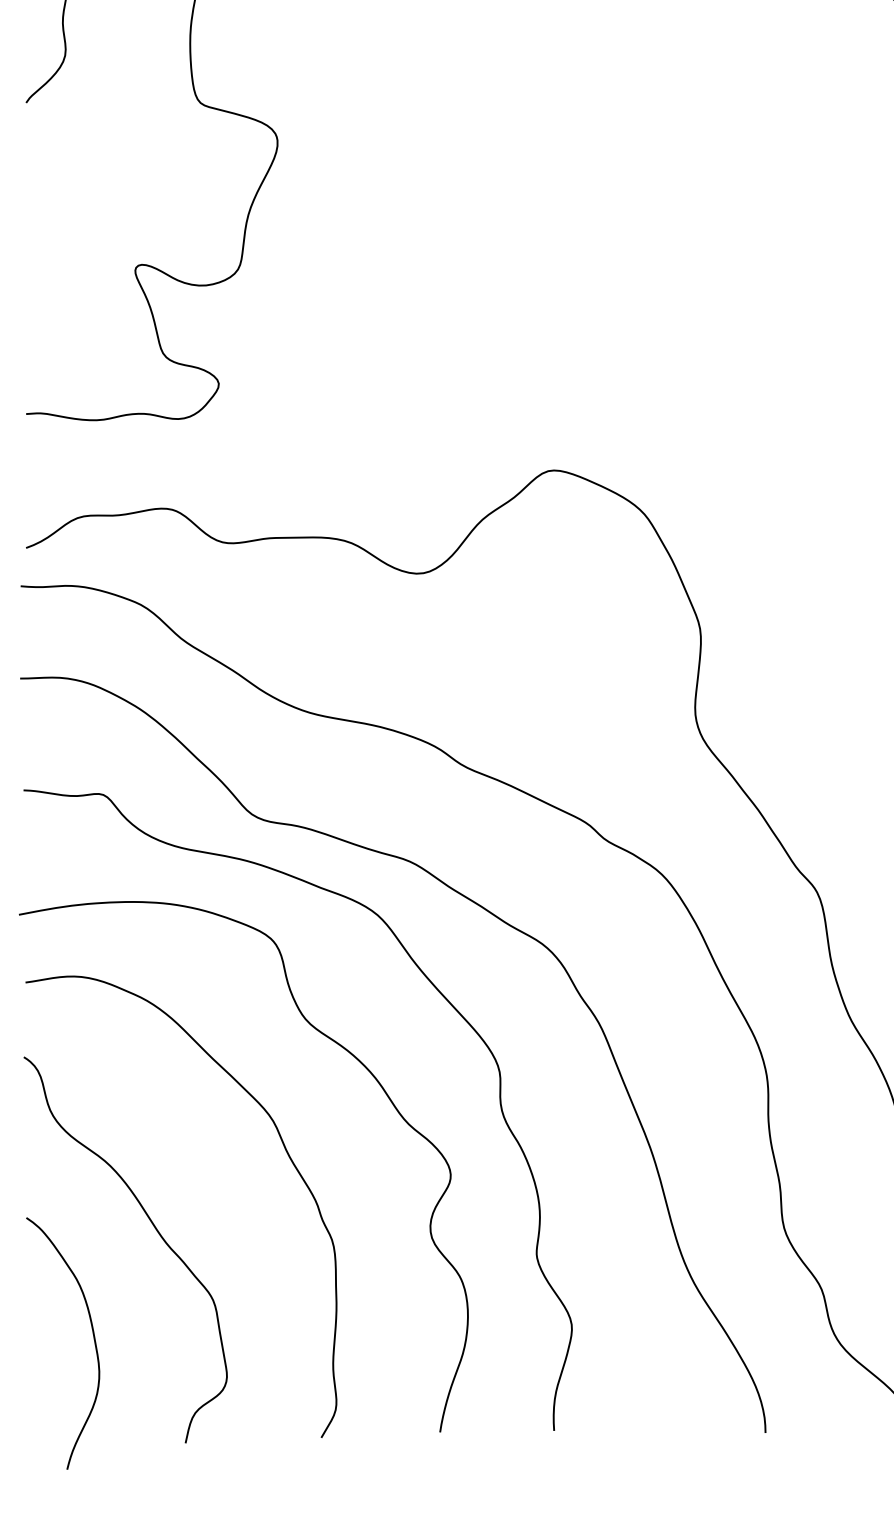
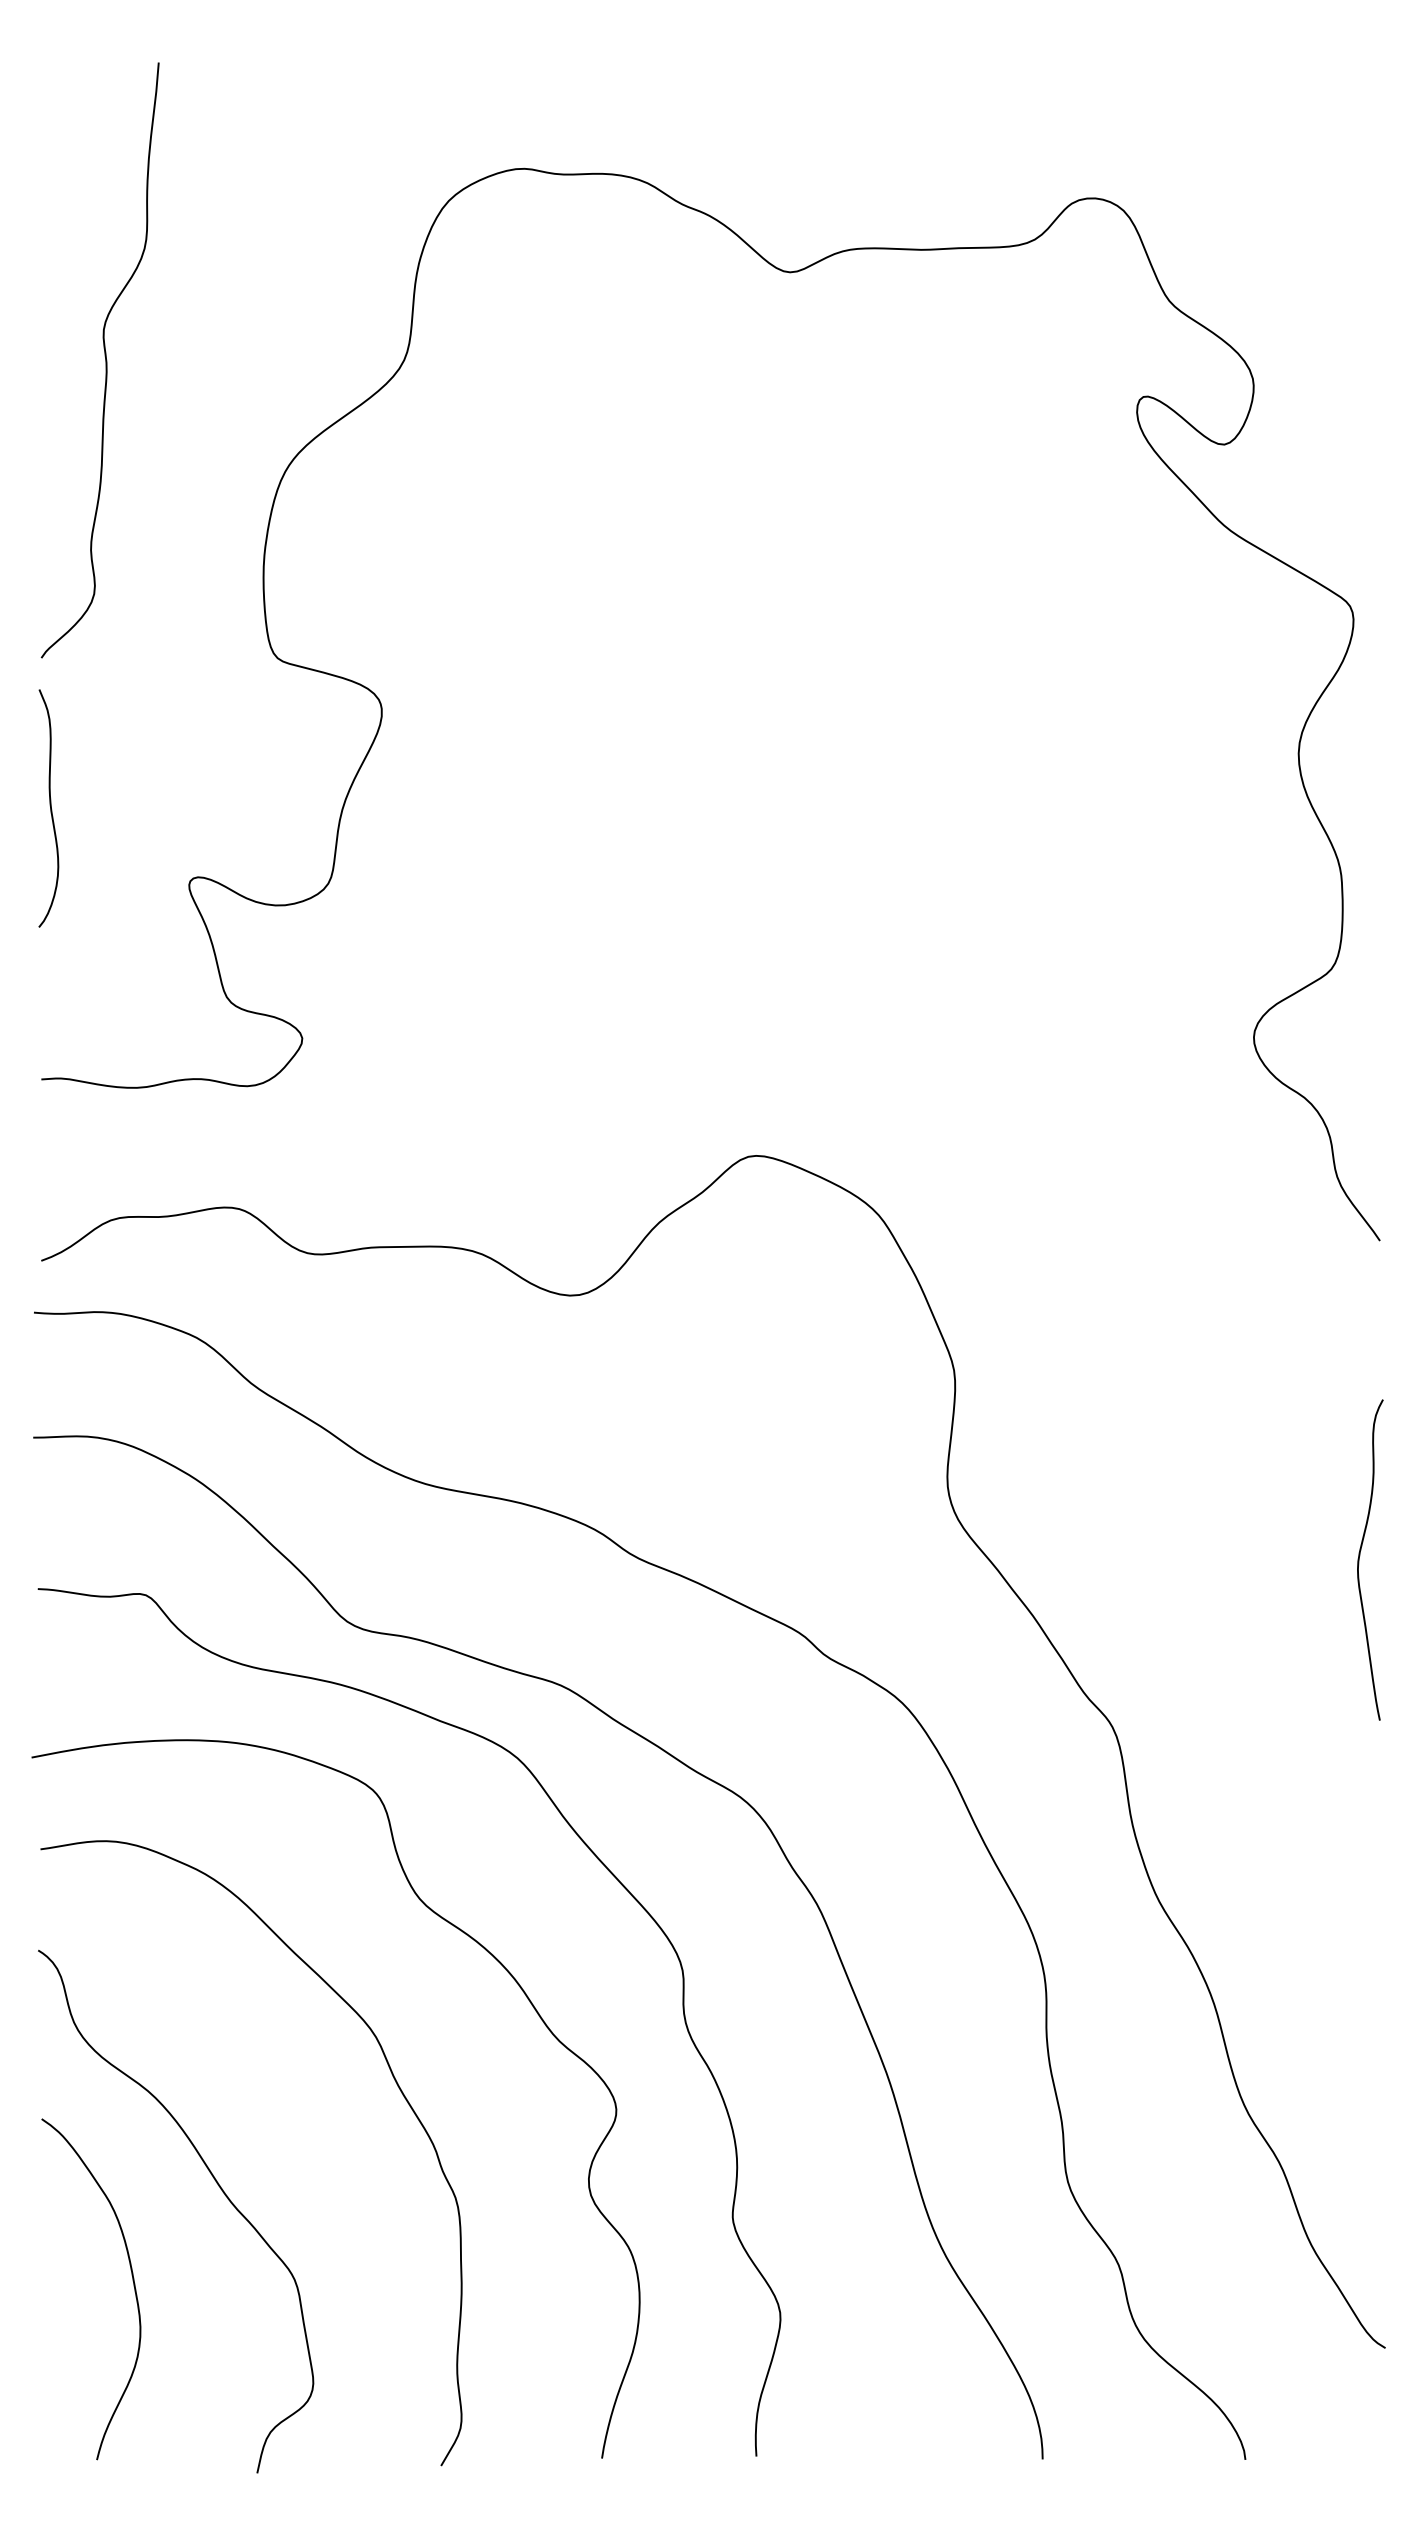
curve: (32, 213) -> (50, 808), added
curve: (93, 1337) -> (132, 2281), moved

